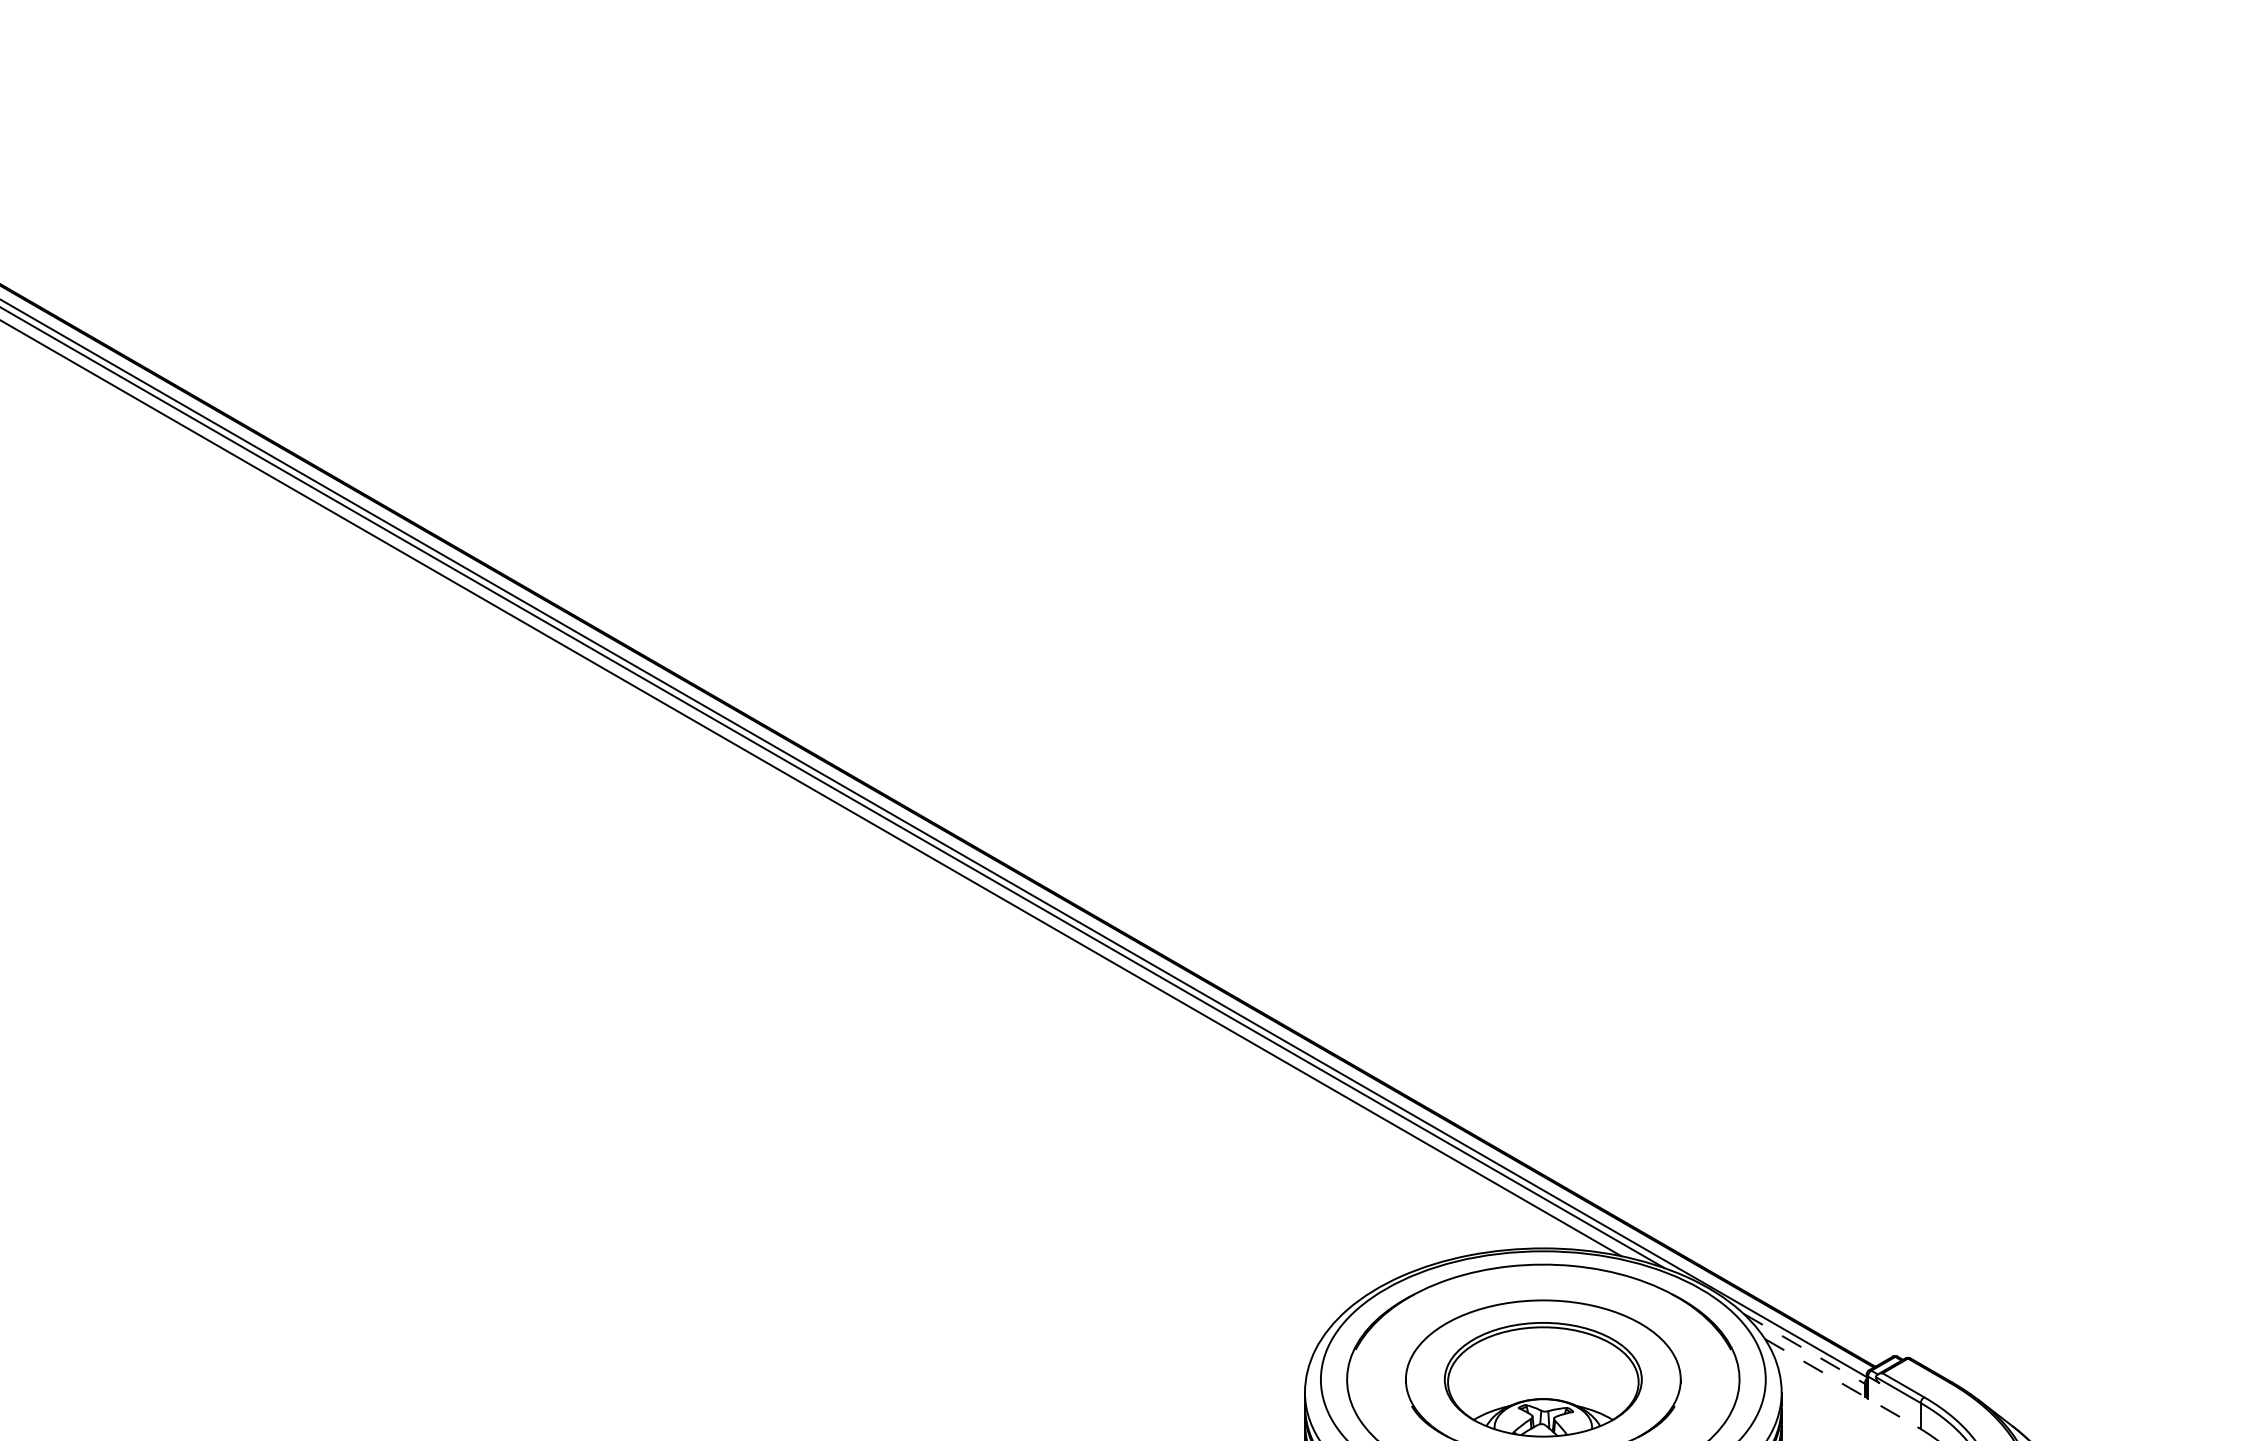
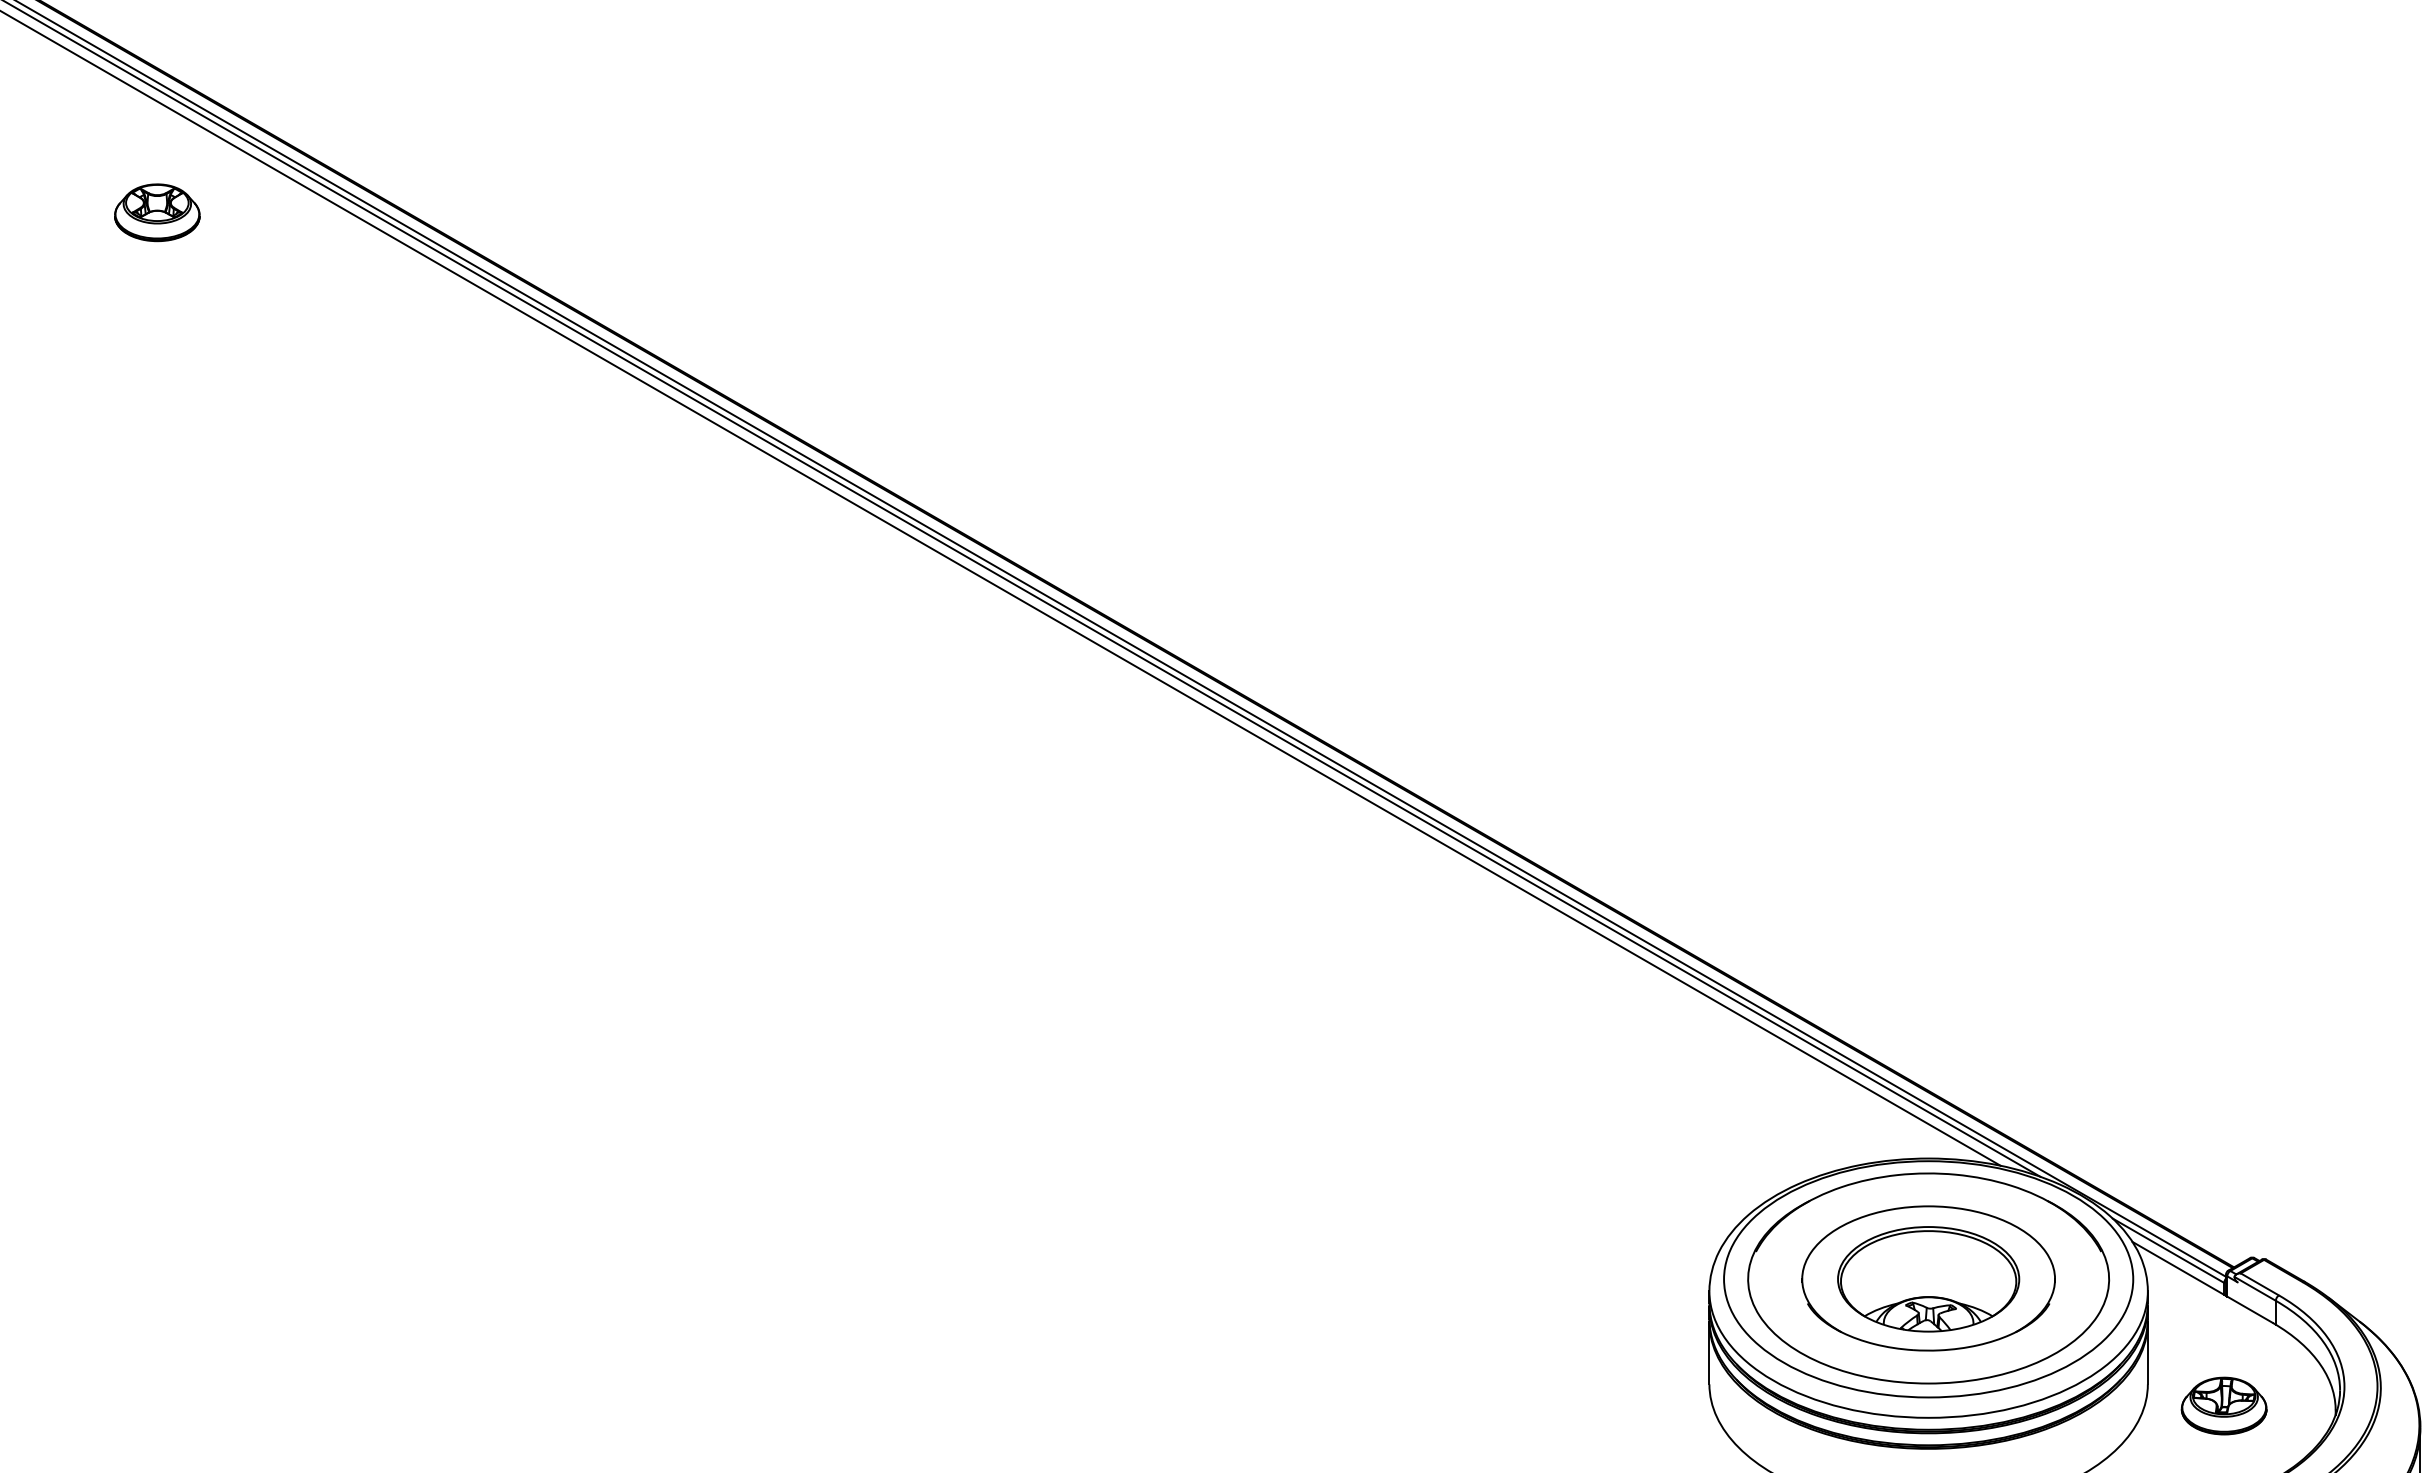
line: (1804, 1349) -> (2168, 1251), dashed -> solid
line: (1841, 1383) -> (2202, 1282), dashed -> solid

